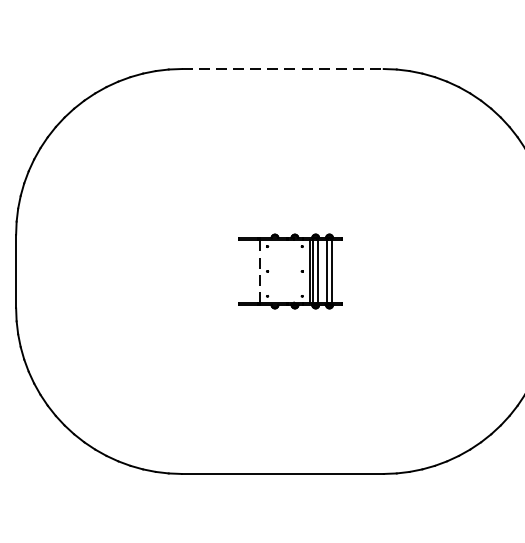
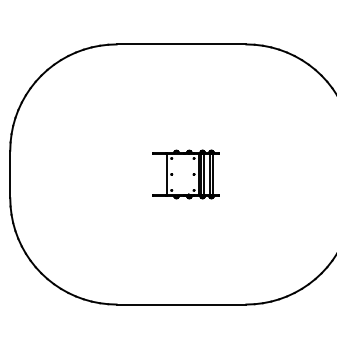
line: (282, 69) -> (181, 44), dashed -> solid
line: (259, 271) -> (166, 174), dashed -> solid

